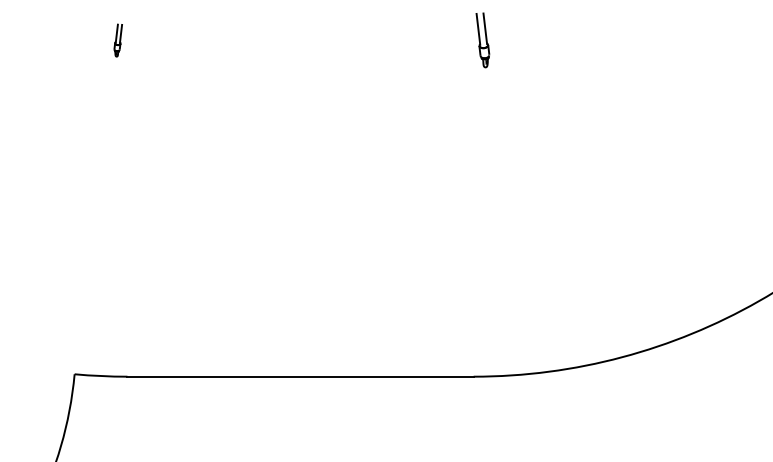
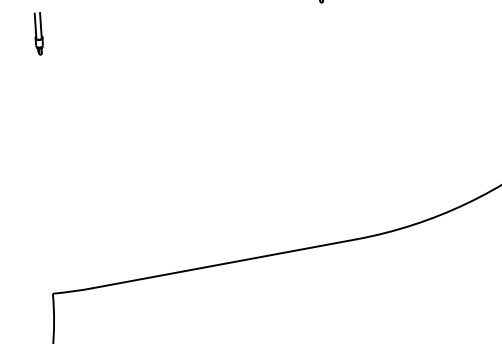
part: (118, 40) -> (39, 33), size x1.67

